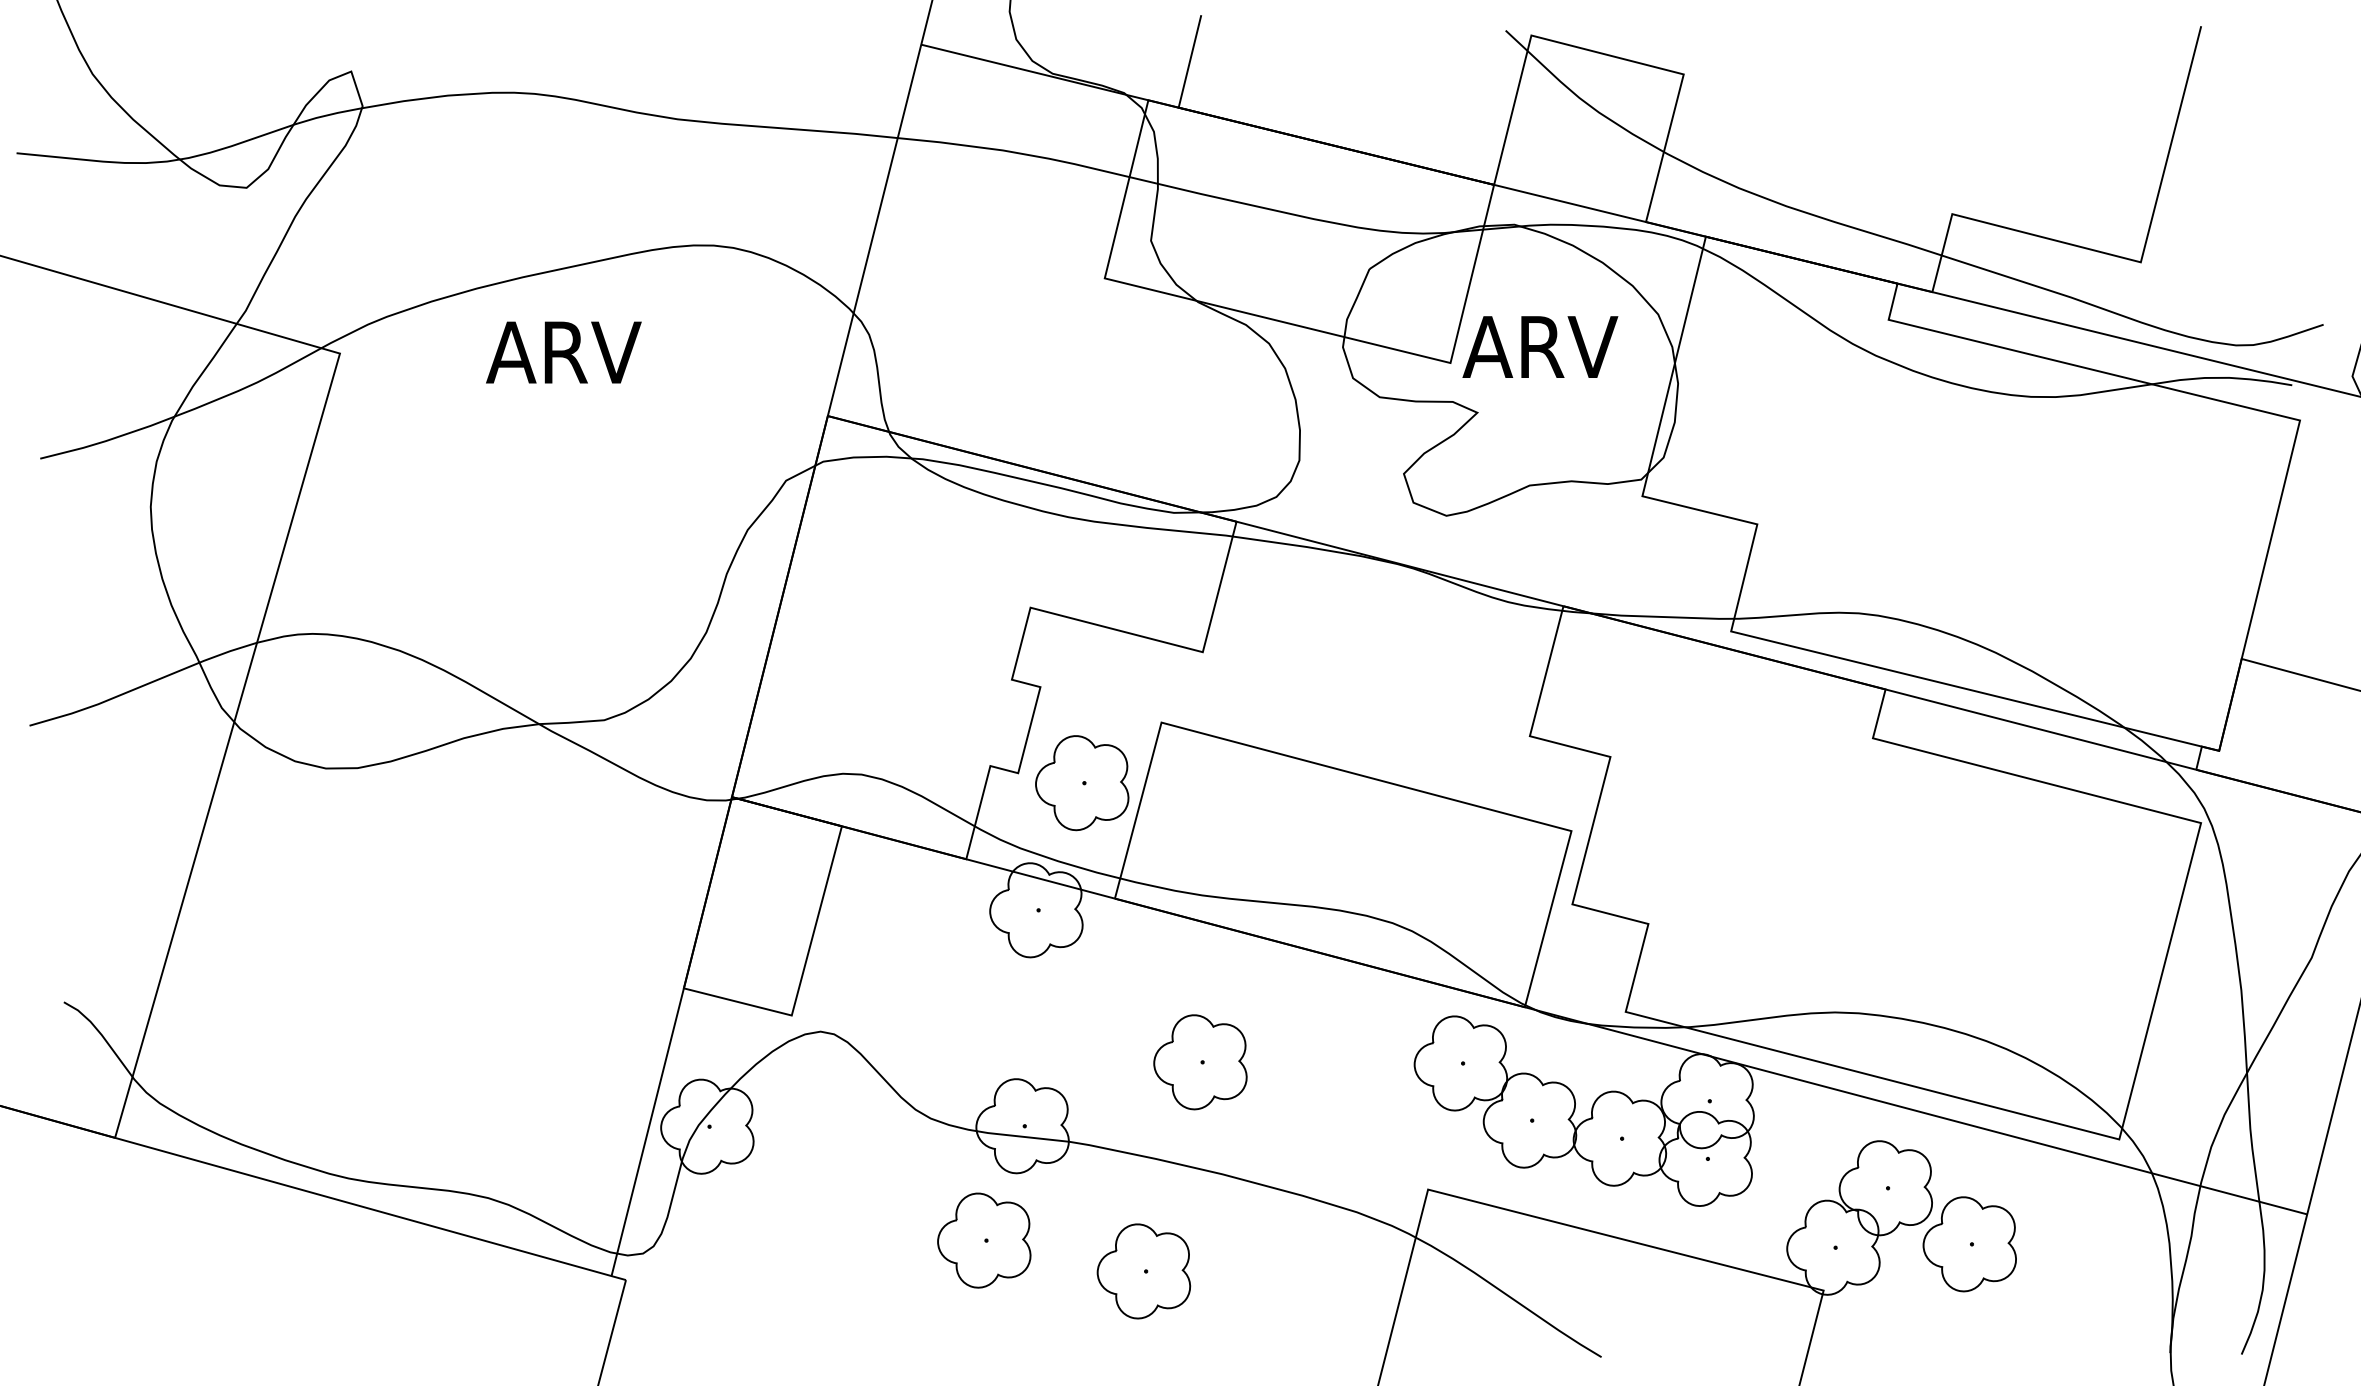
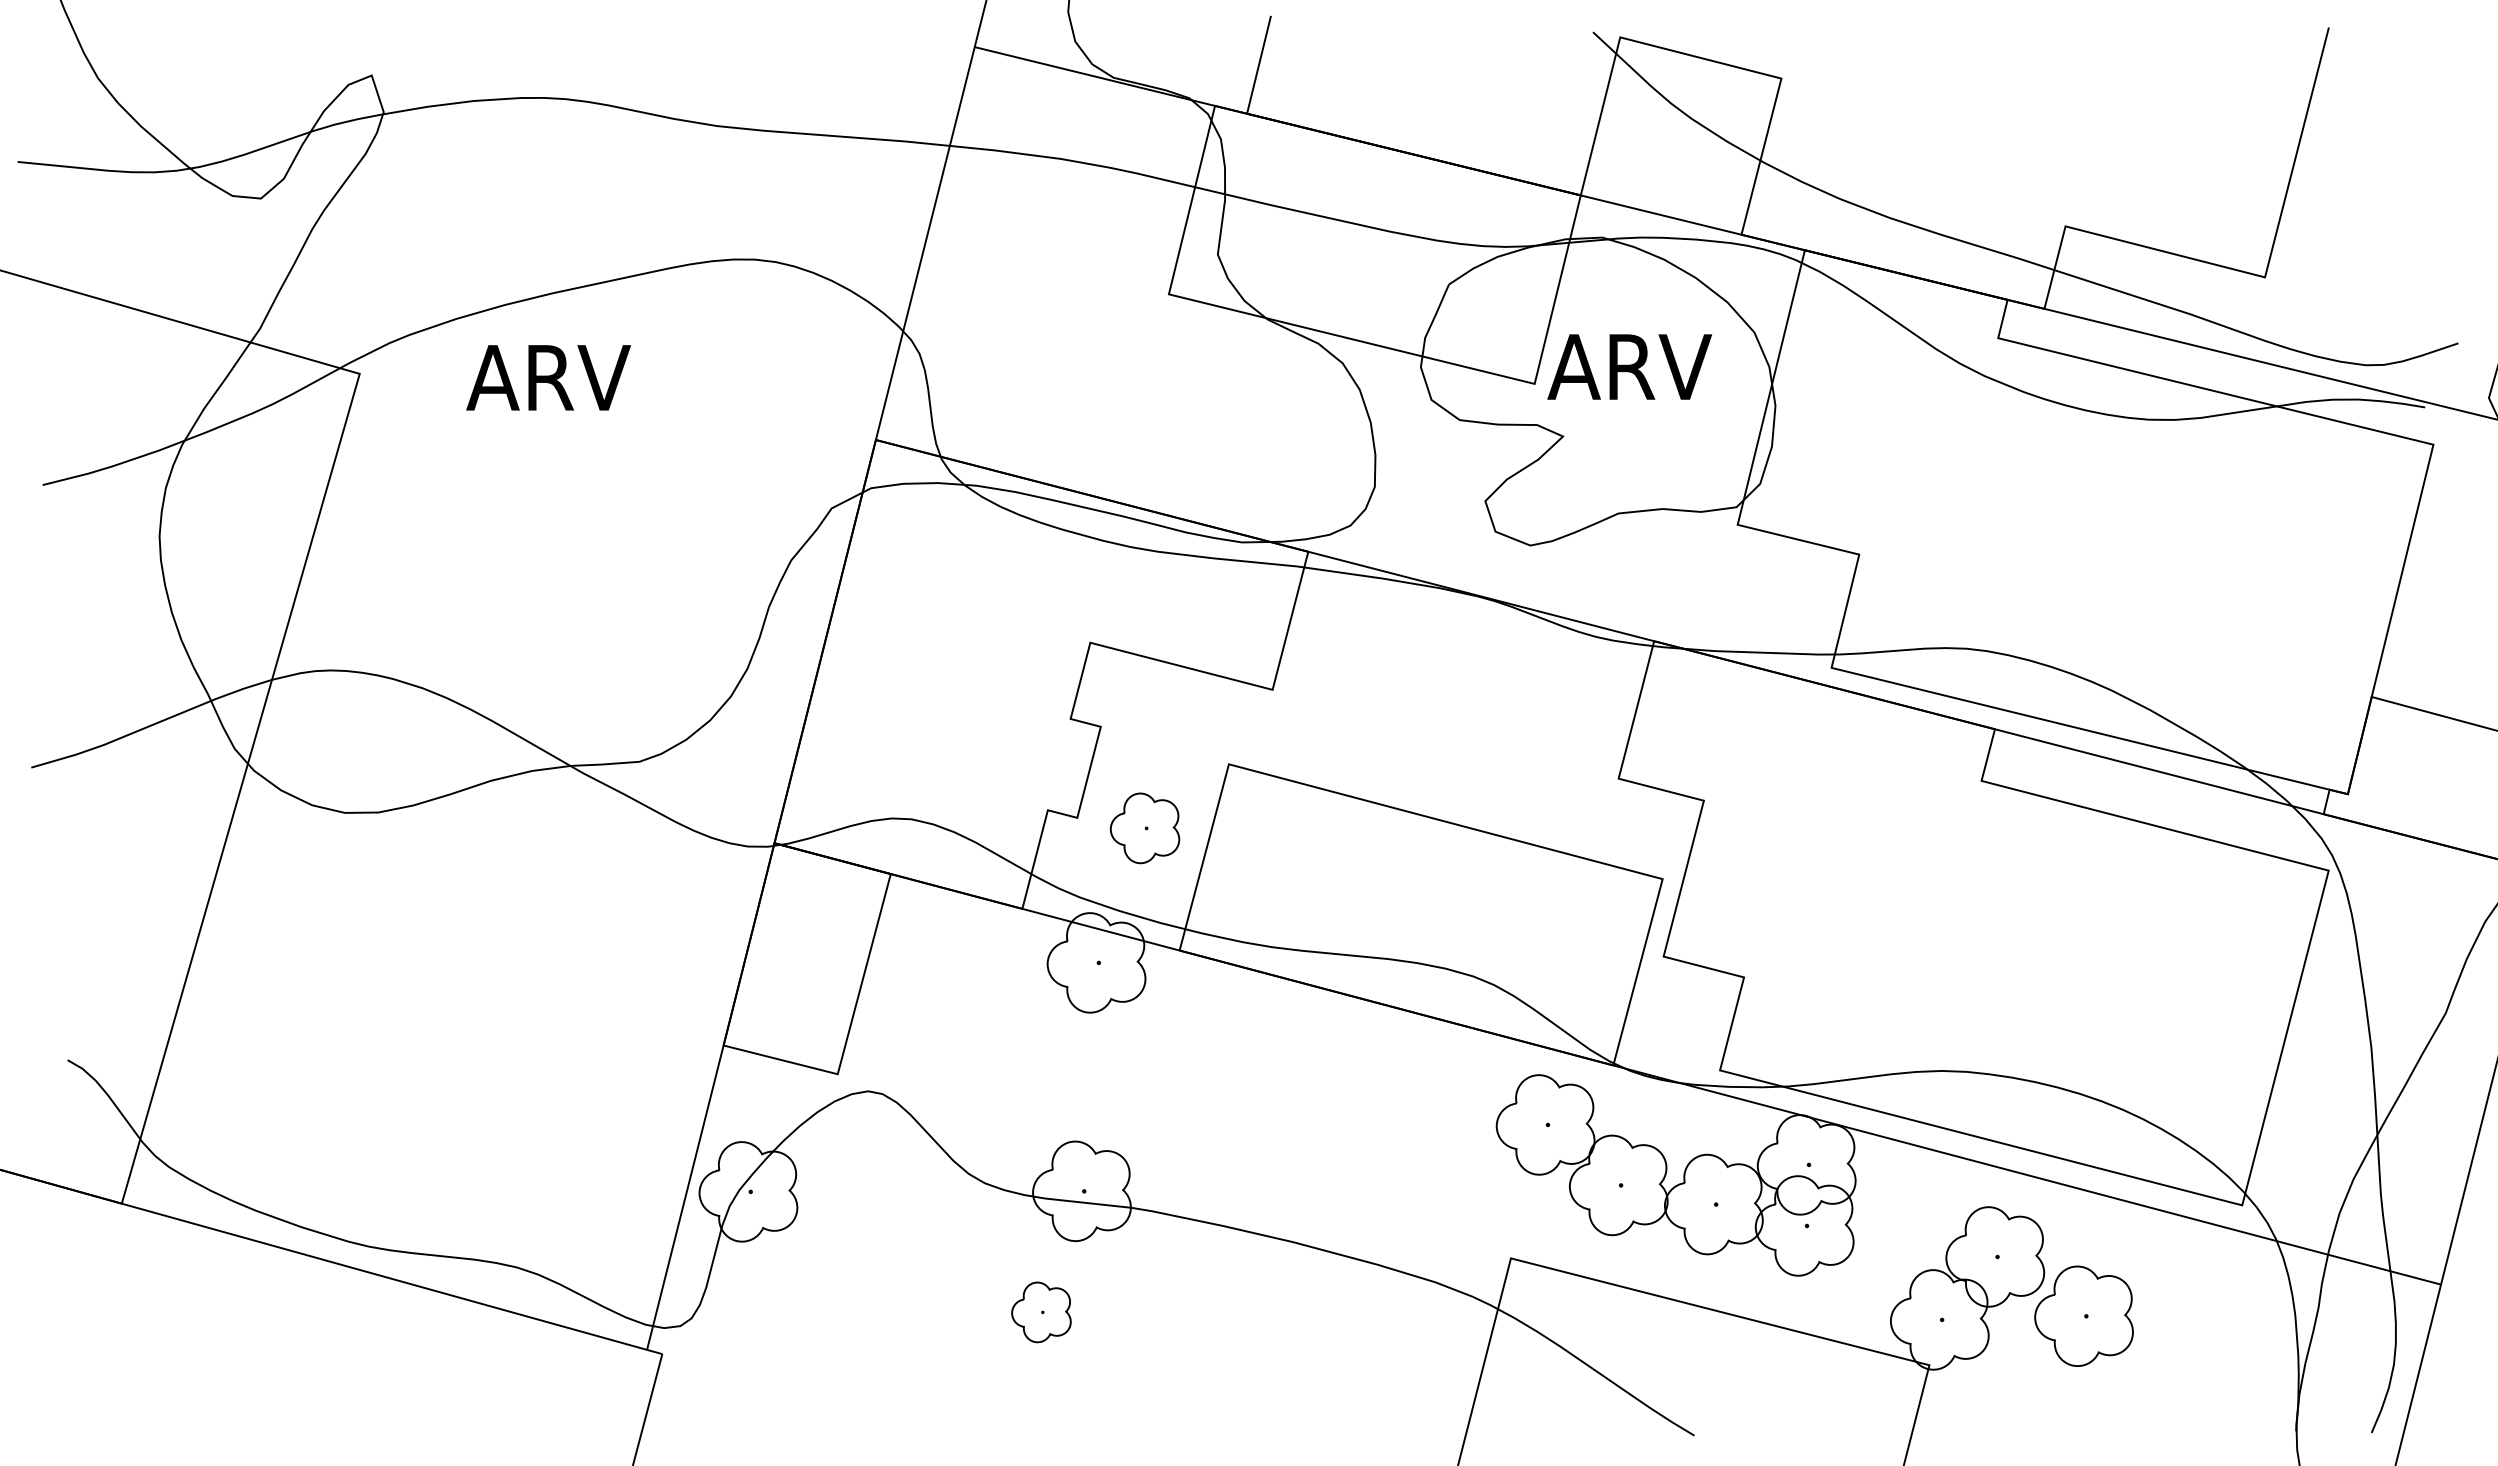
text: (563, 352) -> (548, 377), moved
part: (1081, 783) -> (1144, 828), size x0.7
part: (1199, 1062) -> (1269, 1123), removed
part: (984, 1240) -> (1041, 1312), size x0.6
part: (1144, 1270) -> (1210, 1344), removed

